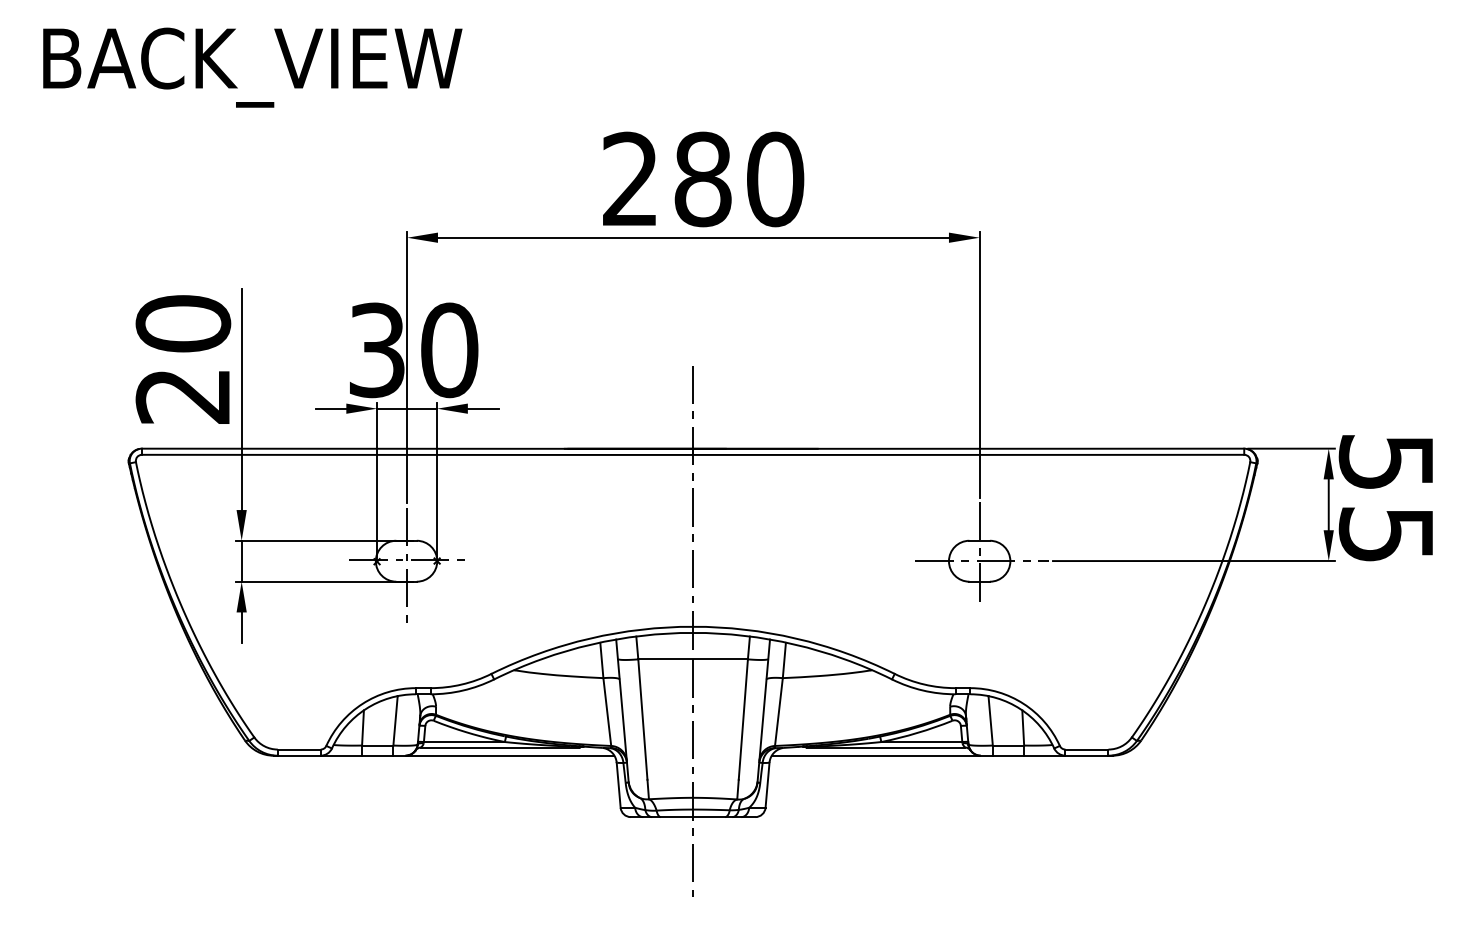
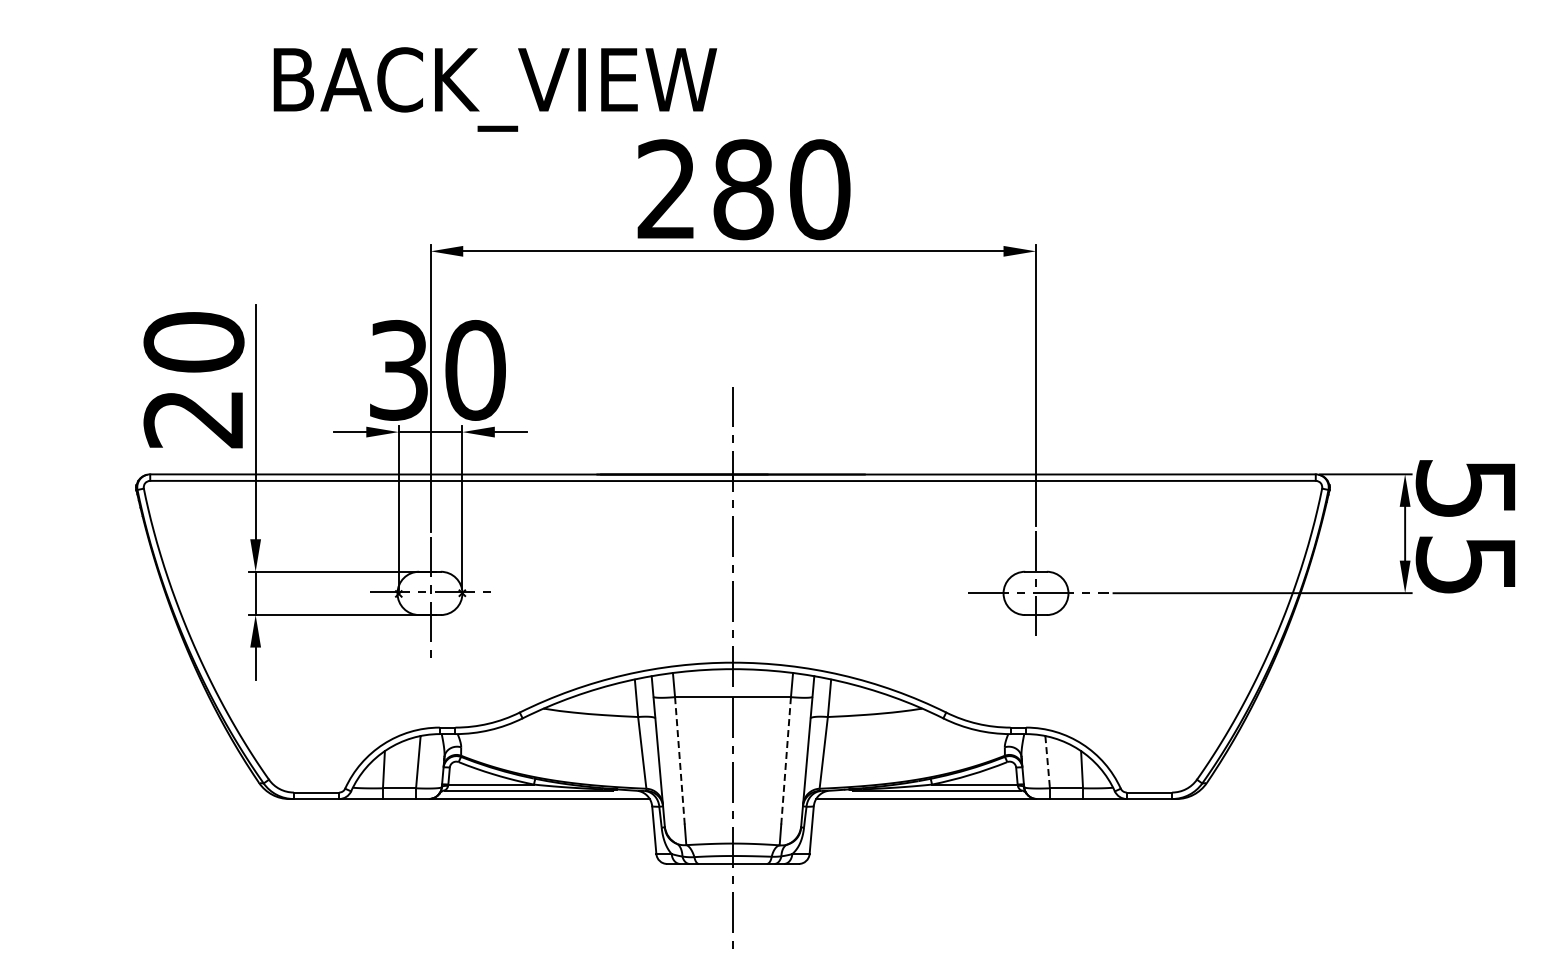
text: (252, 67) -> (495, 89), moved
line: (642, 719) -> (679, 760), solid -> dashed
line: (743, 719) -> (786, 760), solid -> dashed
line: (990, 721) -> (1047, 762), solid -> dashed

